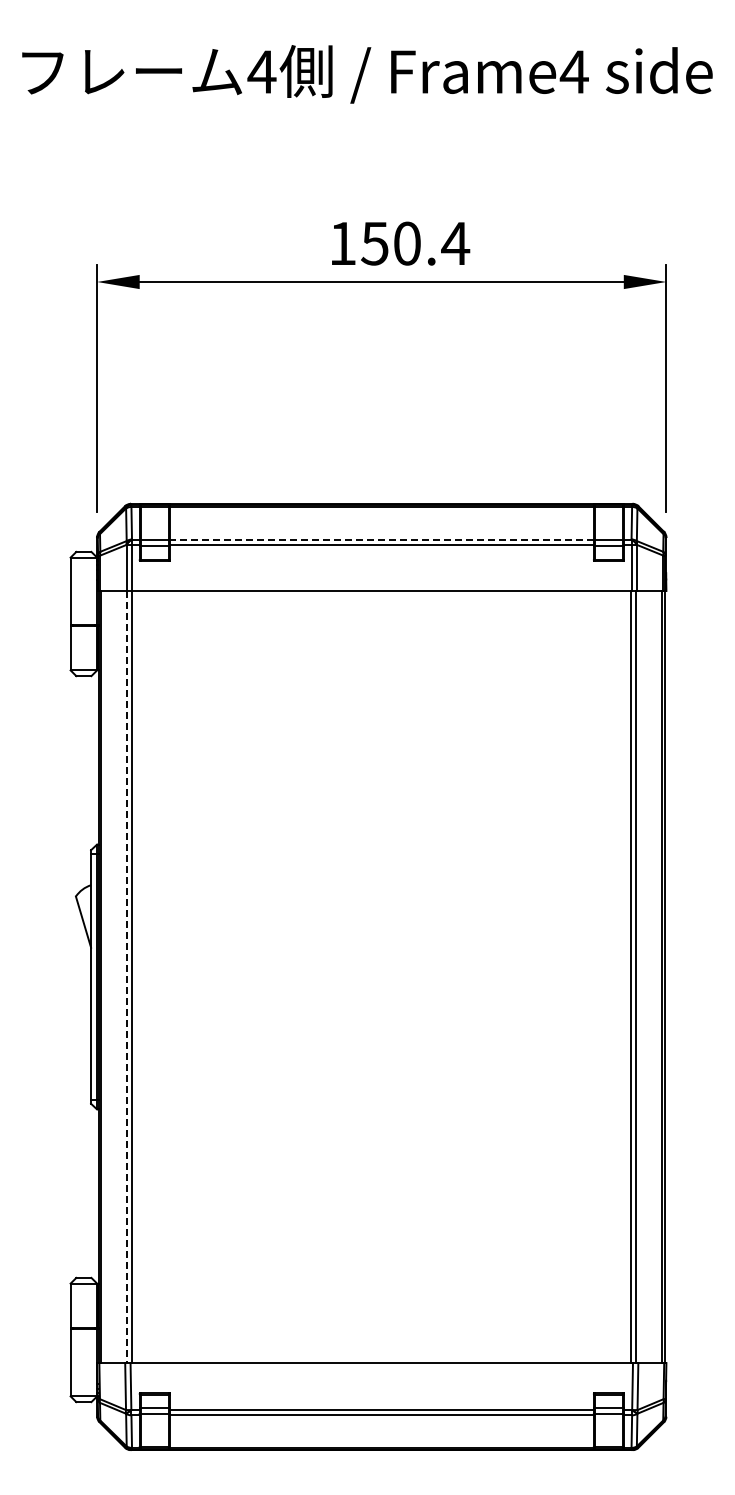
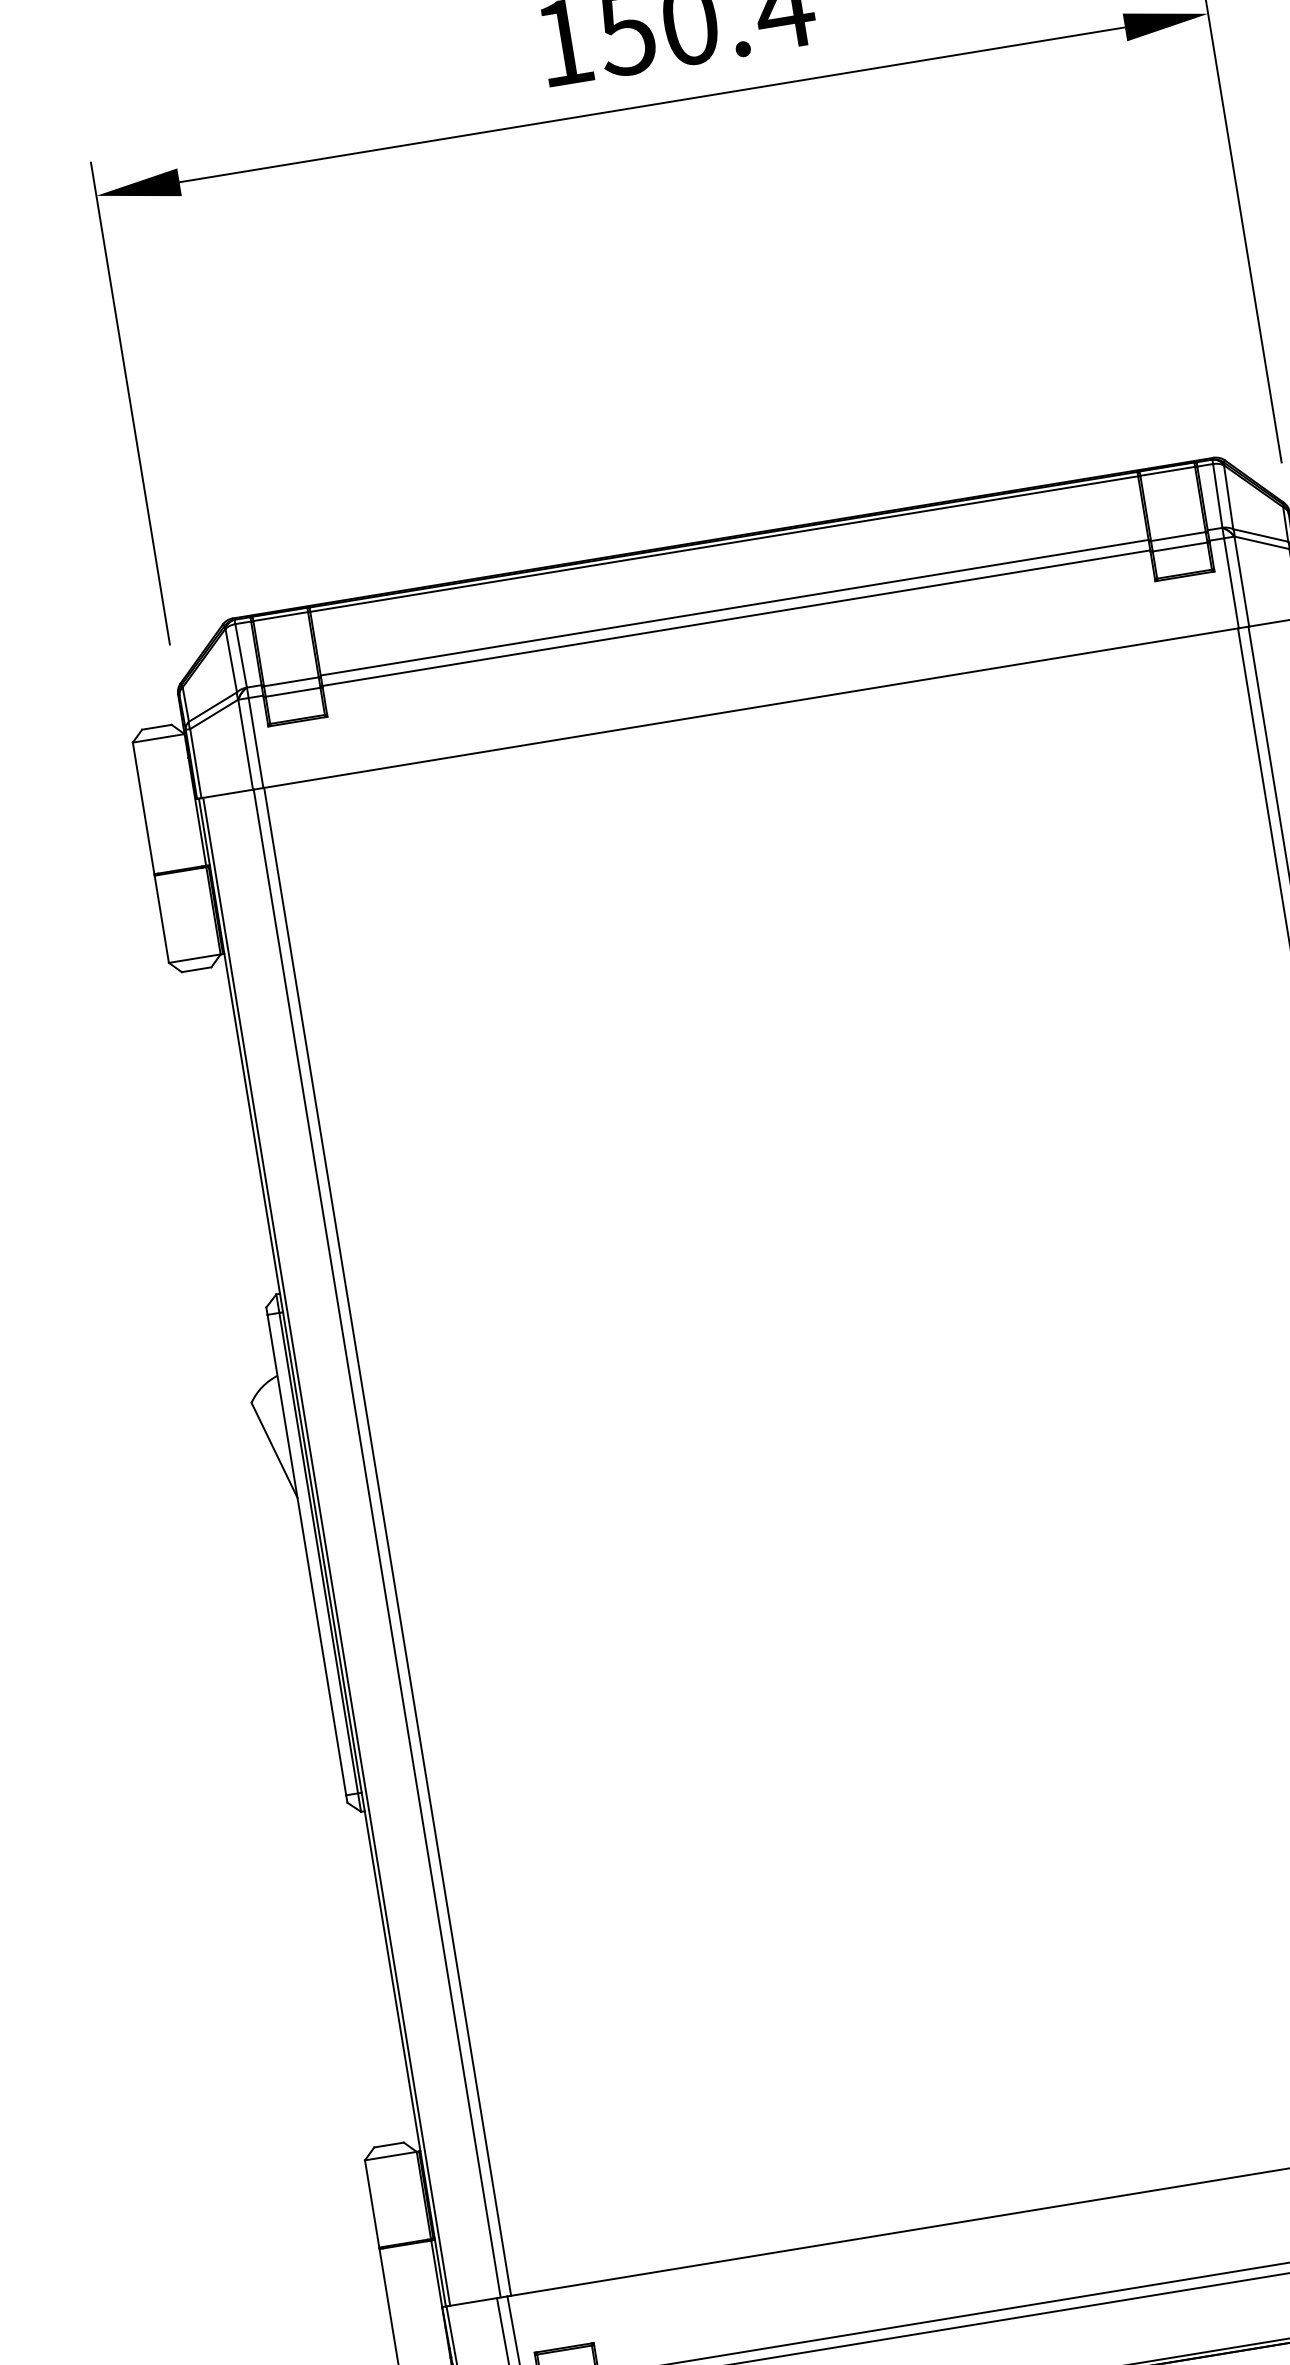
line: (381, 539) -> (734, 607), dashed -> solid
line: (127, 977) -> (378, 1544), dashed -> solid

